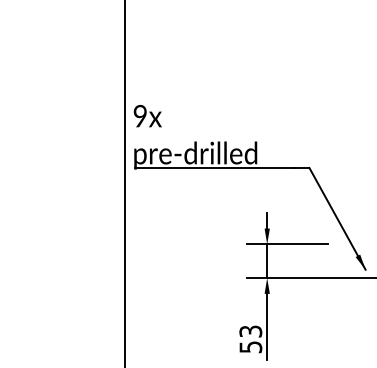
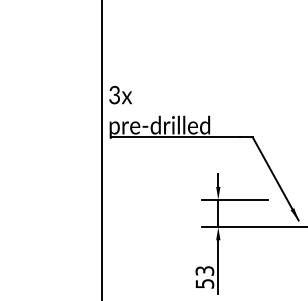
text: (139, 116) -> (113, 95), 9x -> 3x

